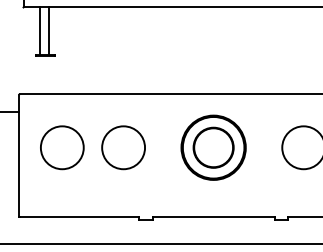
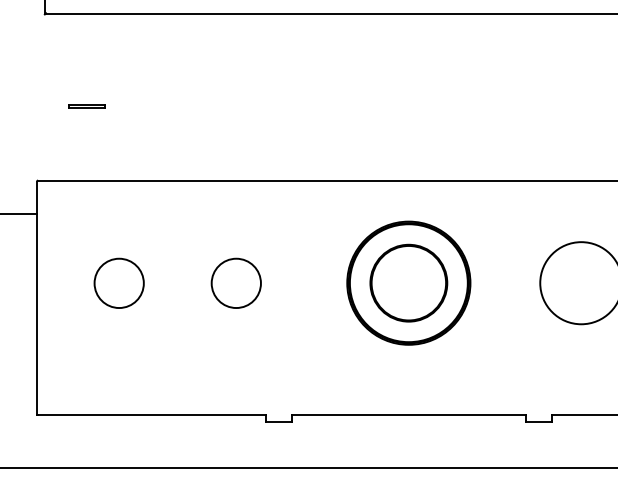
line: (39, 30) -> (75, 58), removed
line: (48, 30) -> (92, 58), removed
circle: (62, 147) -> (119, 282), size x0.6
circle: (123, 147) -> (236, 282), size x0.6

